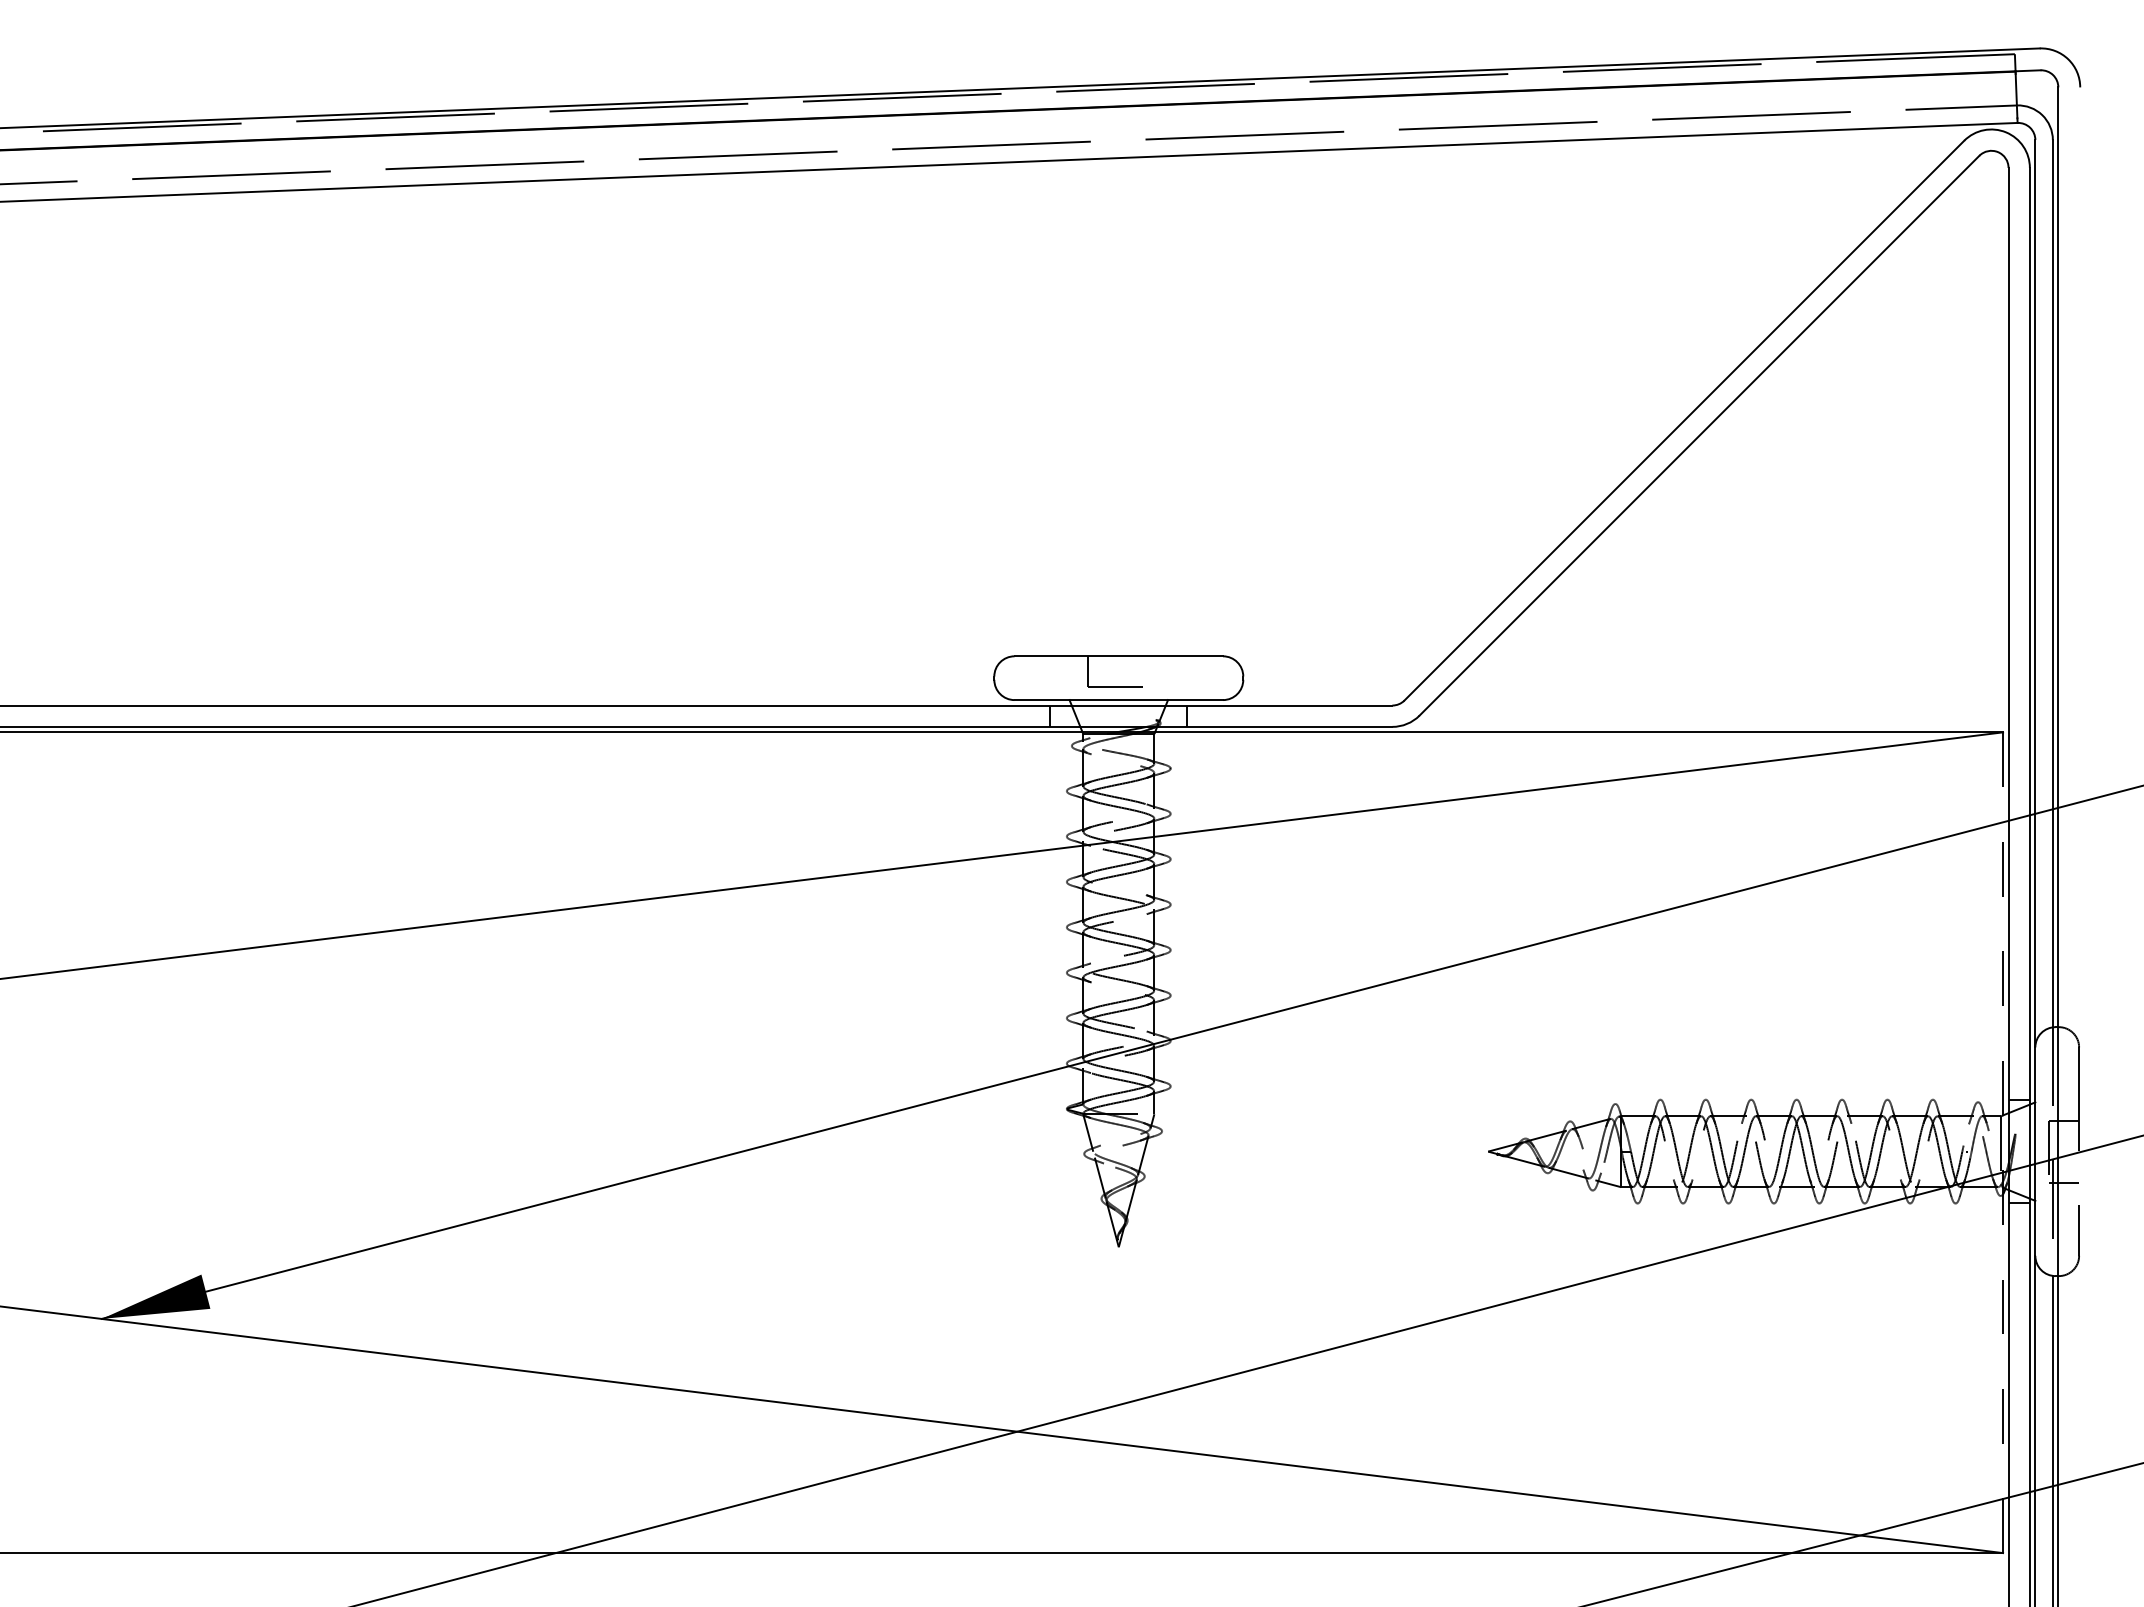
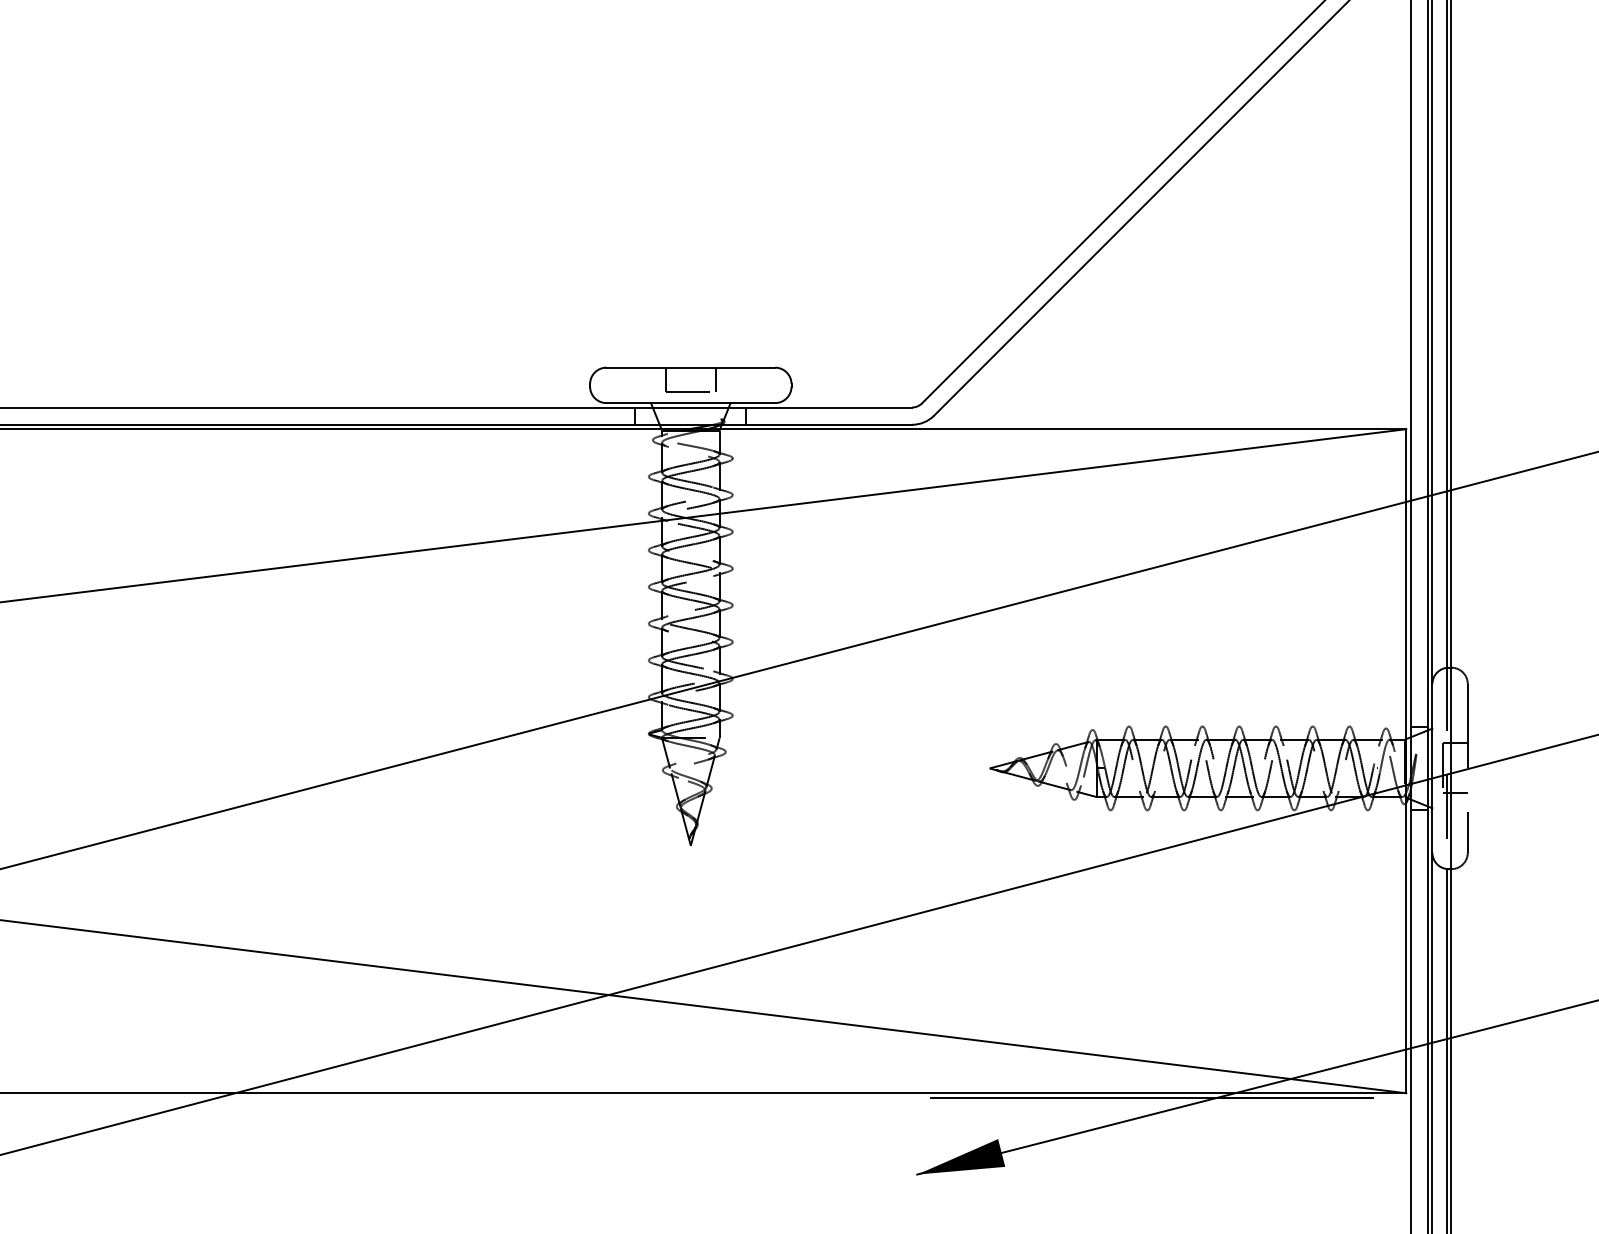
line: (1149, 671) -> (715, 379), added
line: (2003, 1143) -> (1406, 761), dashed -> solid
line: (1688, 1558) -> (1151, 1097), added

